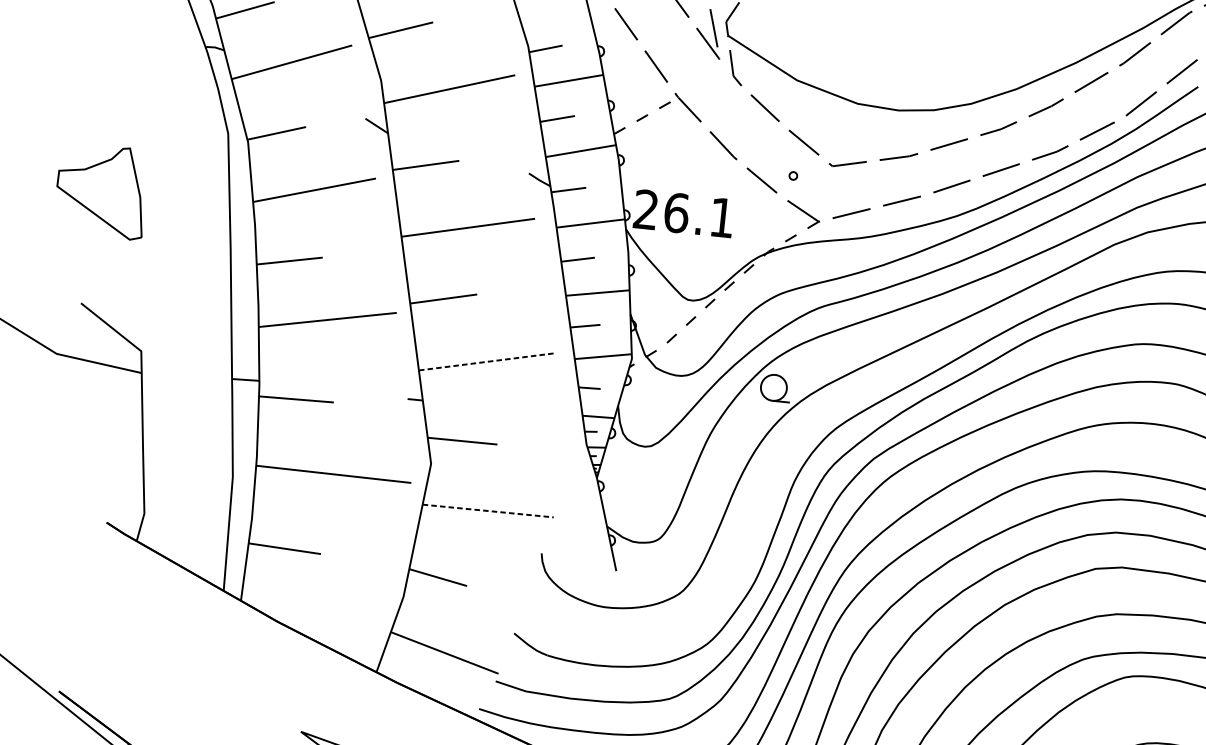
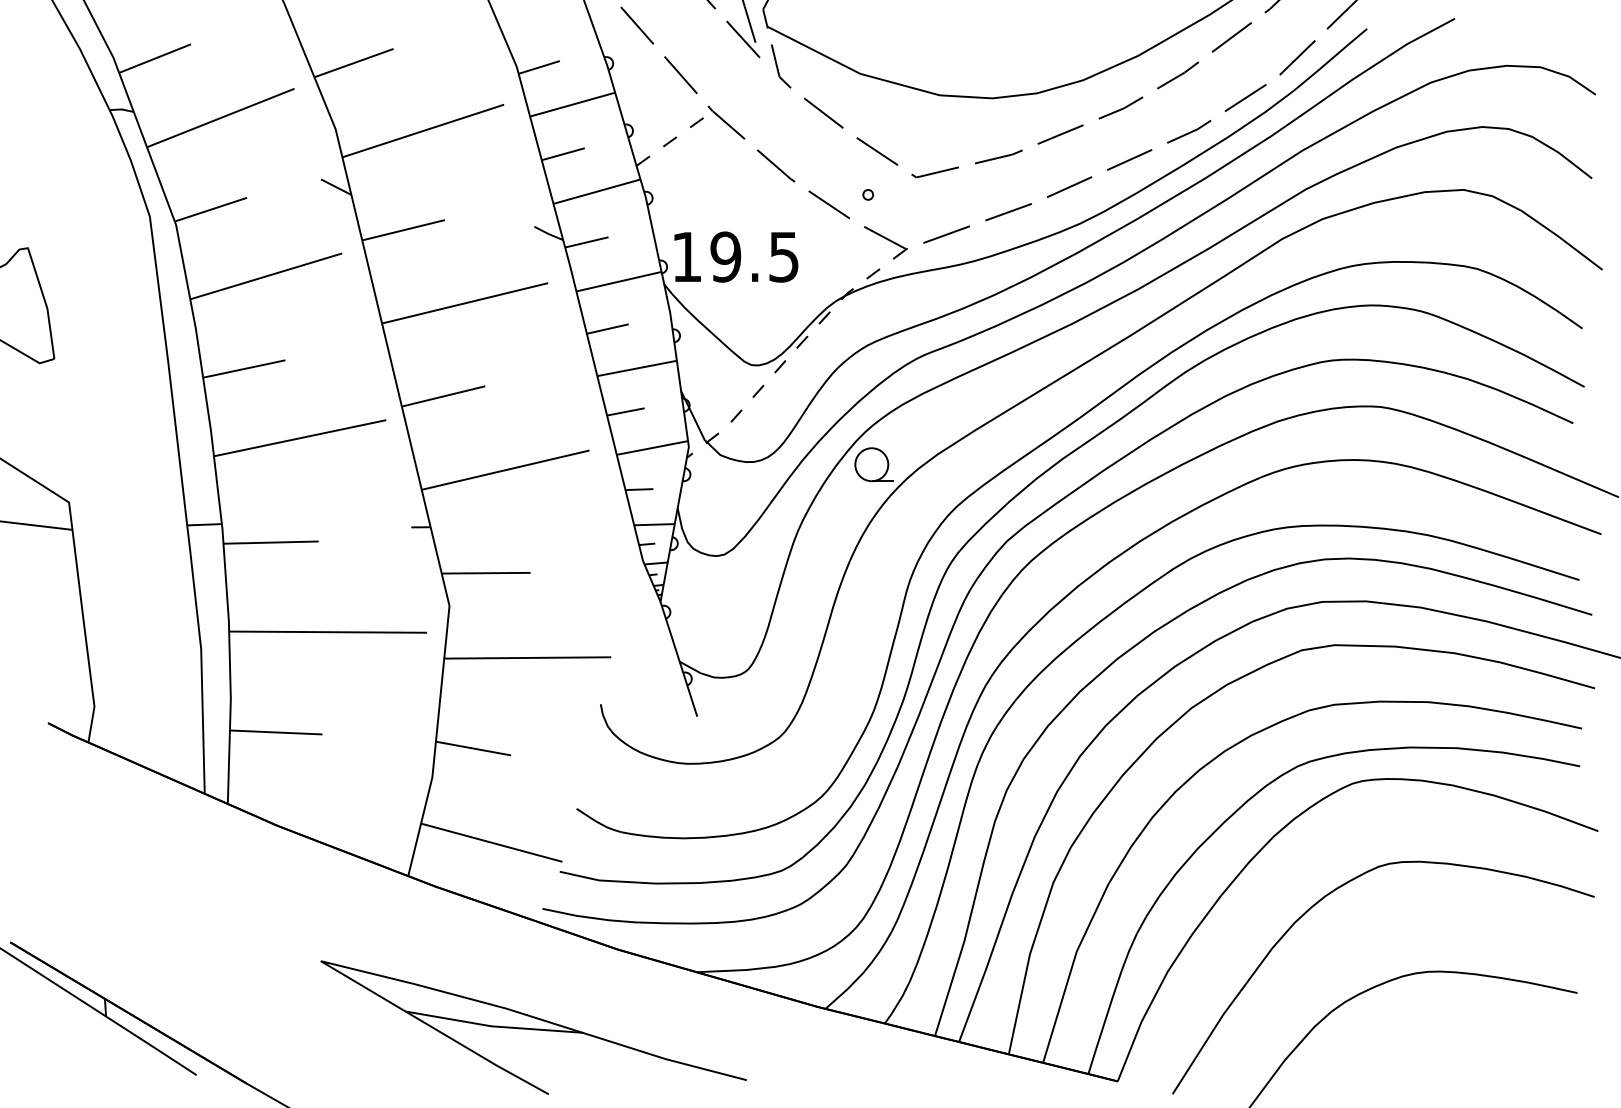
text: (684, 213) -> (735, 256), 26.1 -> 19.5
line: (486, 362) -> (506, 470), dashed -> solid
line: (488, 510) -> (528, 657), dashed -> solid

